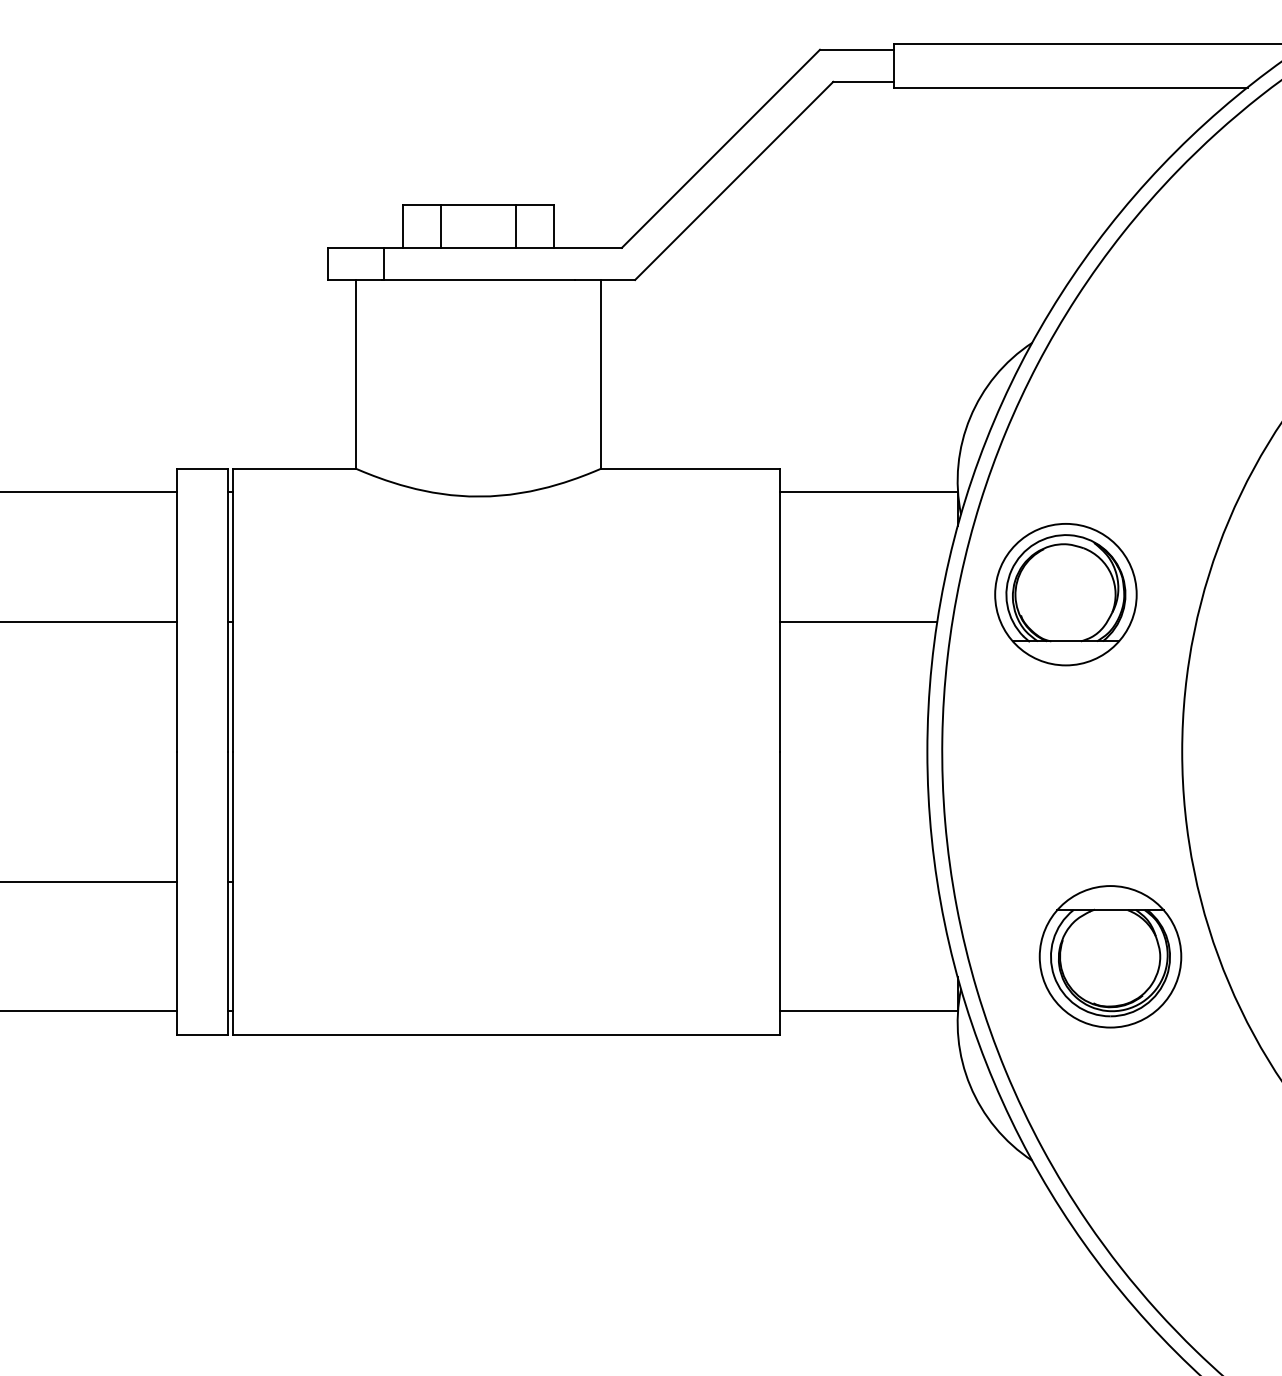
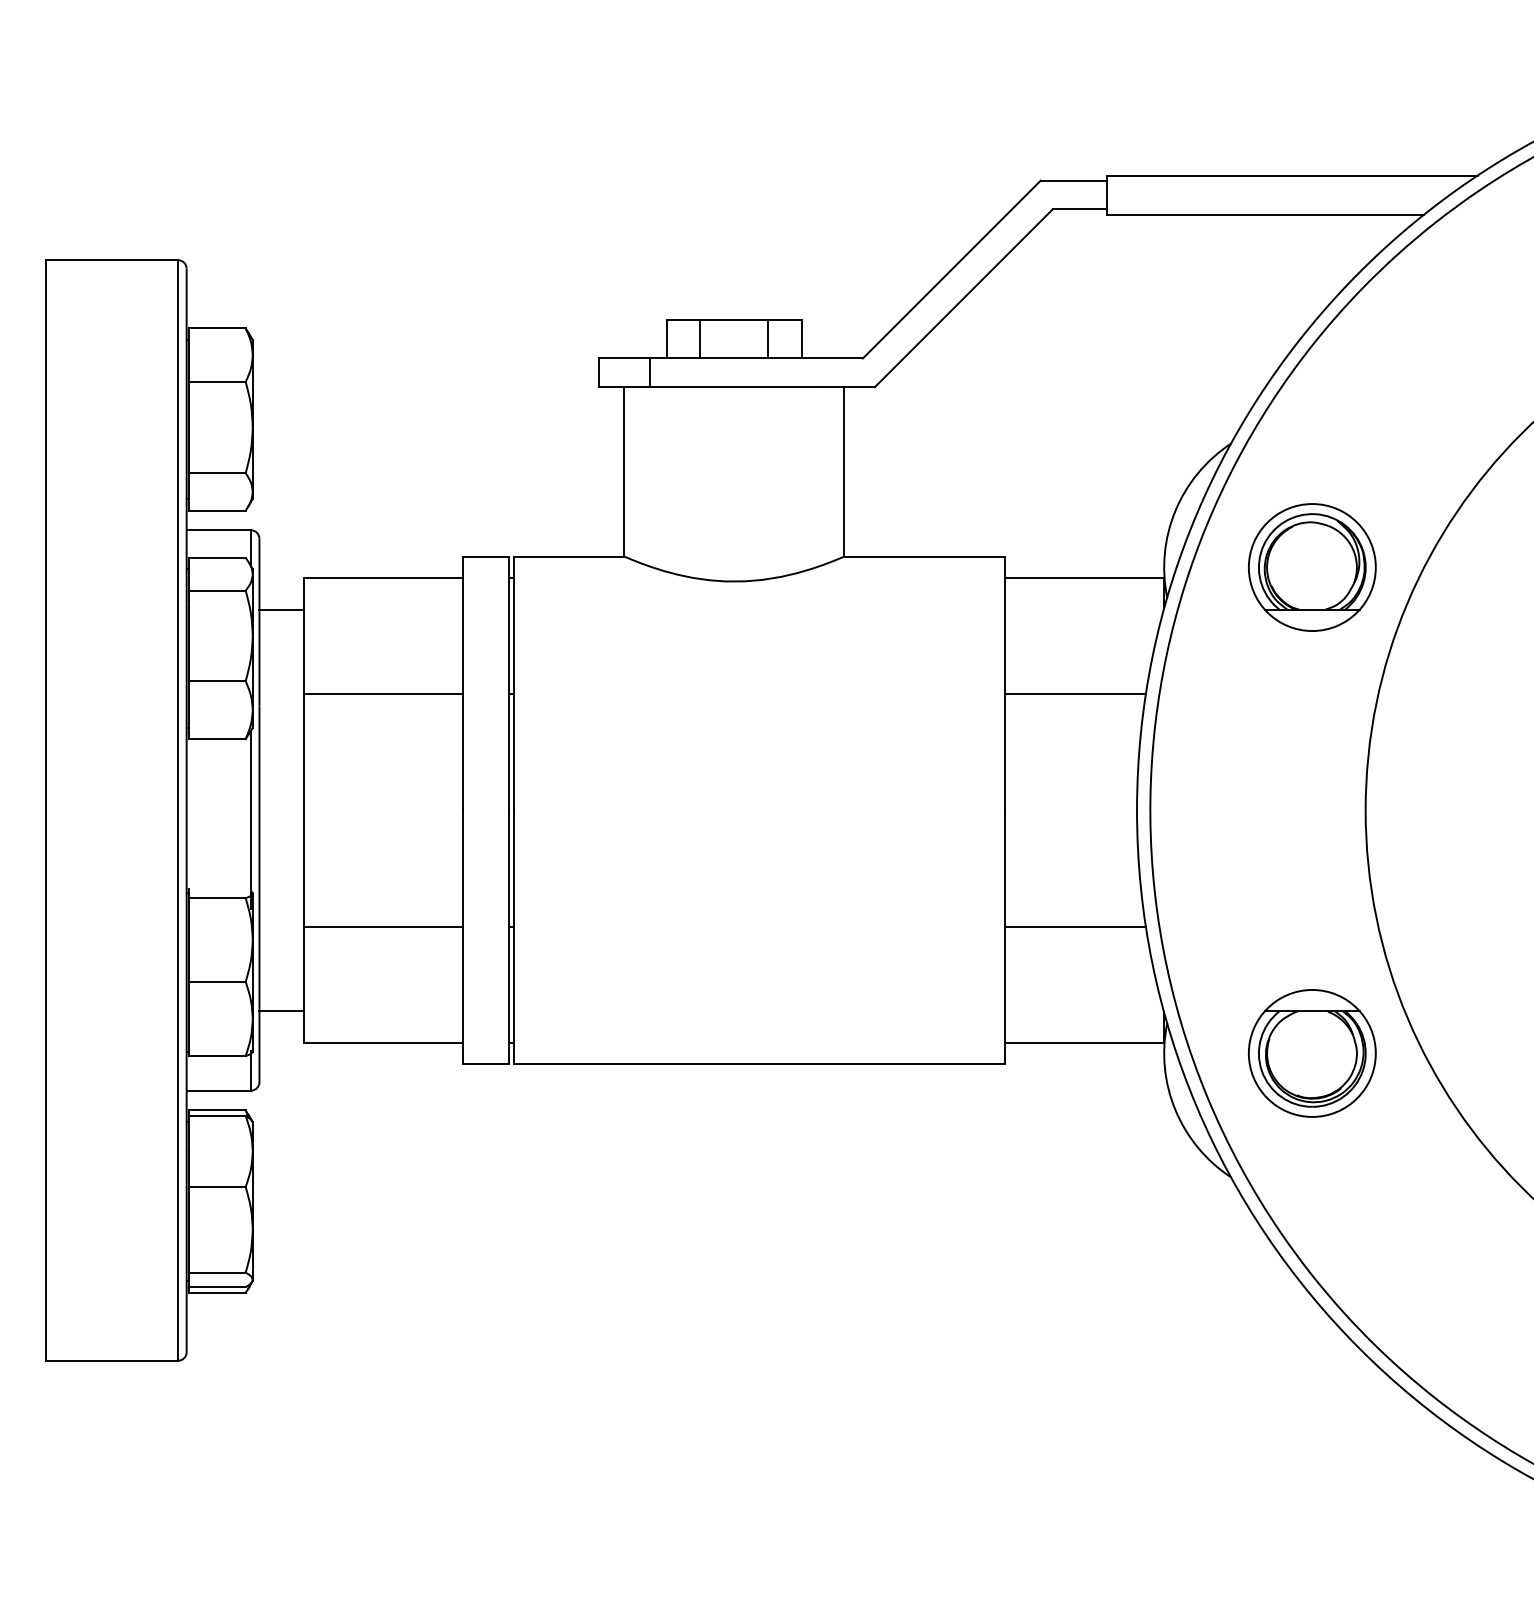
part: (1066, 594) -> (1312, 567), moved
line: (858, 881) -> (1075, 926), added
part: (1110, 956) -> (1312, 1053), moved

